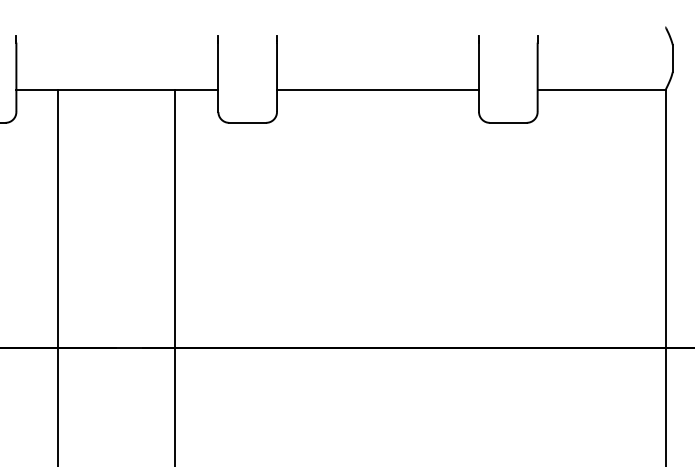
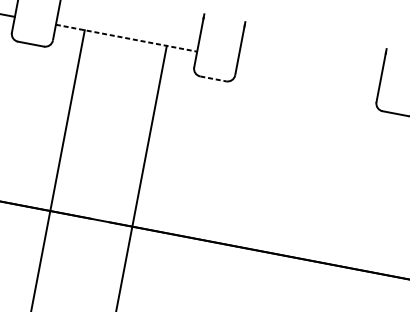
line: (117, 89) -> (126, 38), solid -> dashed
line: (378, 89) -> (309, 73), removed
line: (248, 122) -> (213, 78), solid -> dashed

